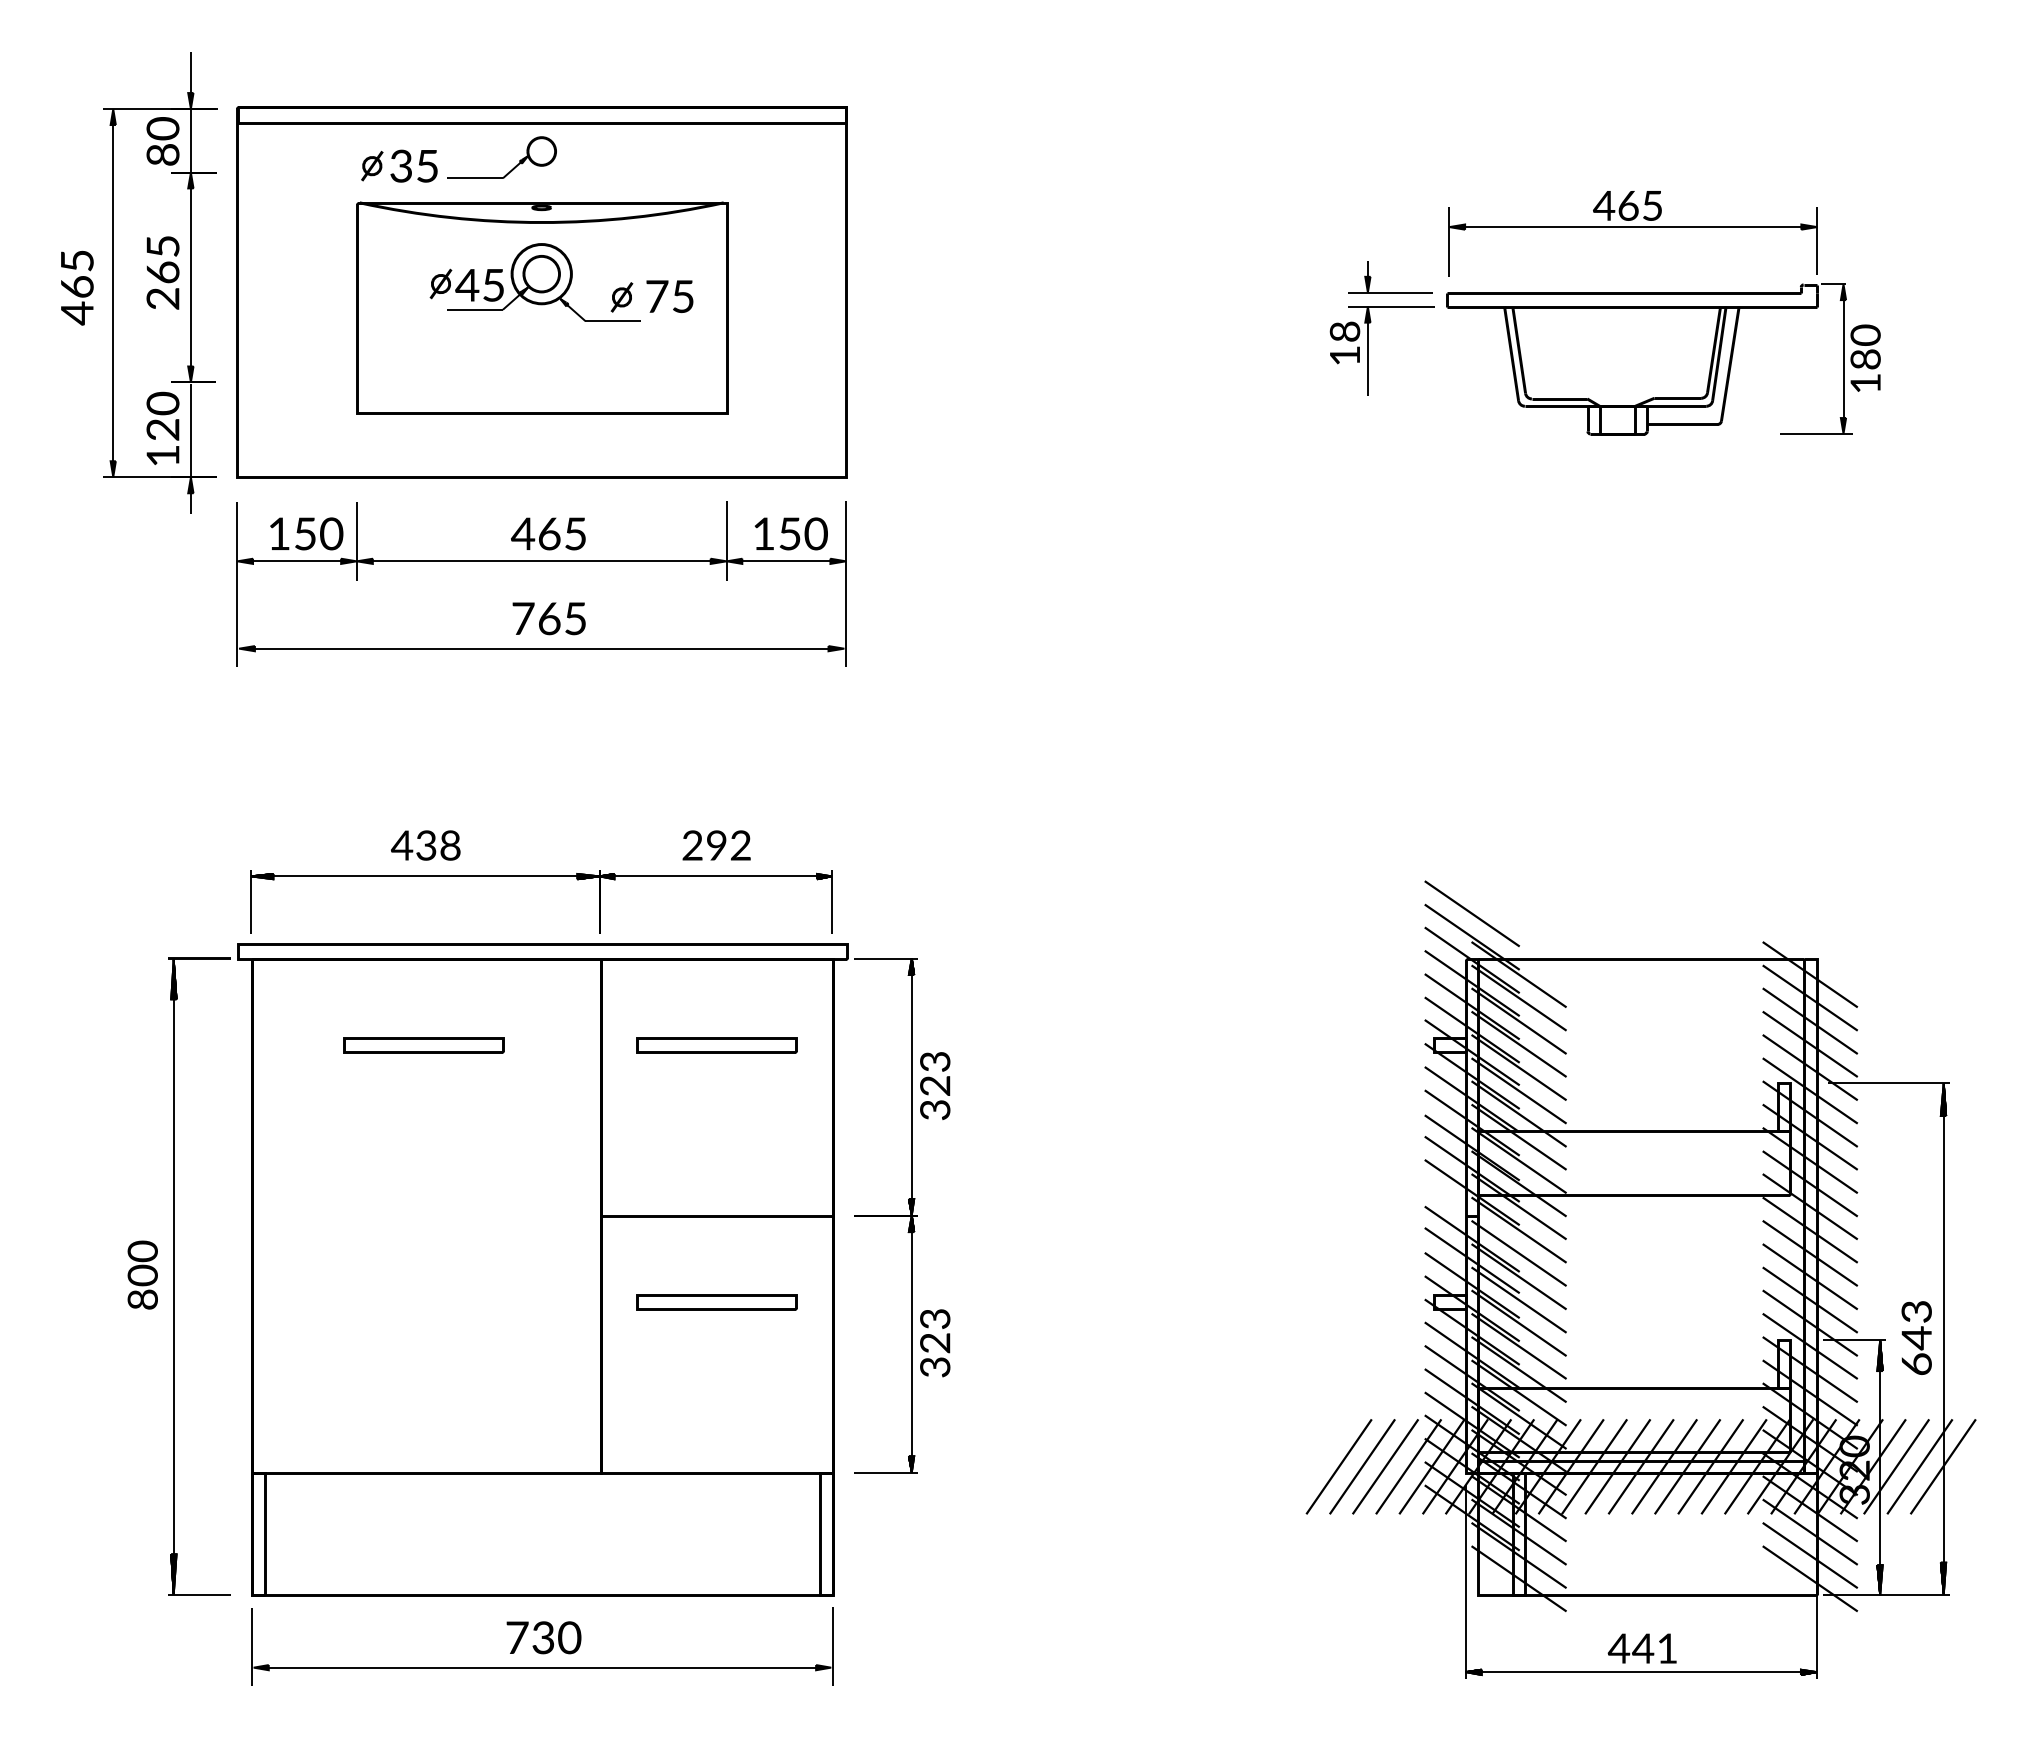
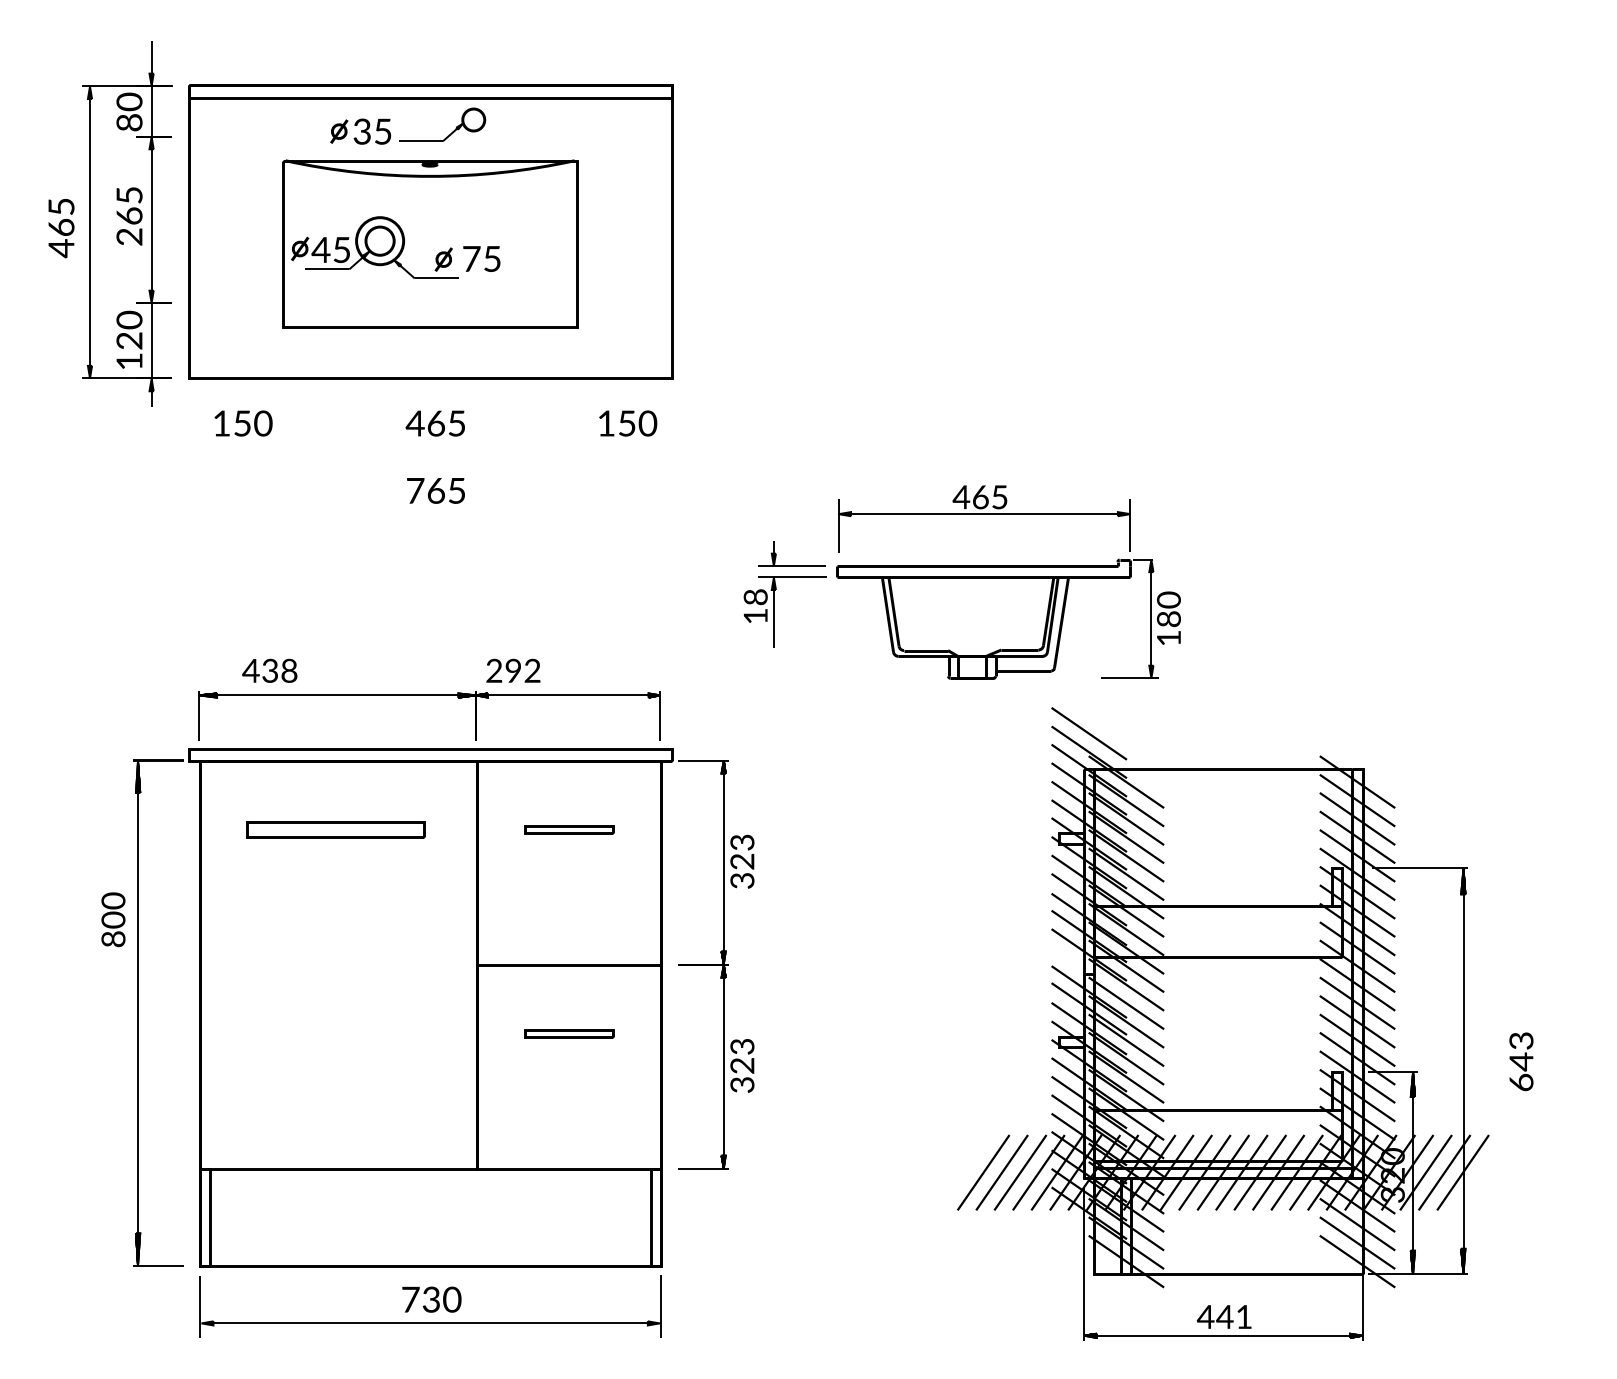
part: (458, 177) -> (407, 140), moved
part: (561, 282) -> (395, 247), moved
part: (1604, 313) -> (961, 582), moved
part: (541, 561) -> (429, 445), removed
text: (425, 845) -> (269, 670), moved
text: (716, 845) -> (513, 670), moved
part: (423, 1045) -> (336, 829), size x1.4
part: (716, 1045) -> (568, 829), size x0.7
text: (142, 1274) -> (113, 919), moved
part: (1640, 1279) -> (1222, 1024), moved
part: (716, 1302) -> (568, 1033), size x0.7

